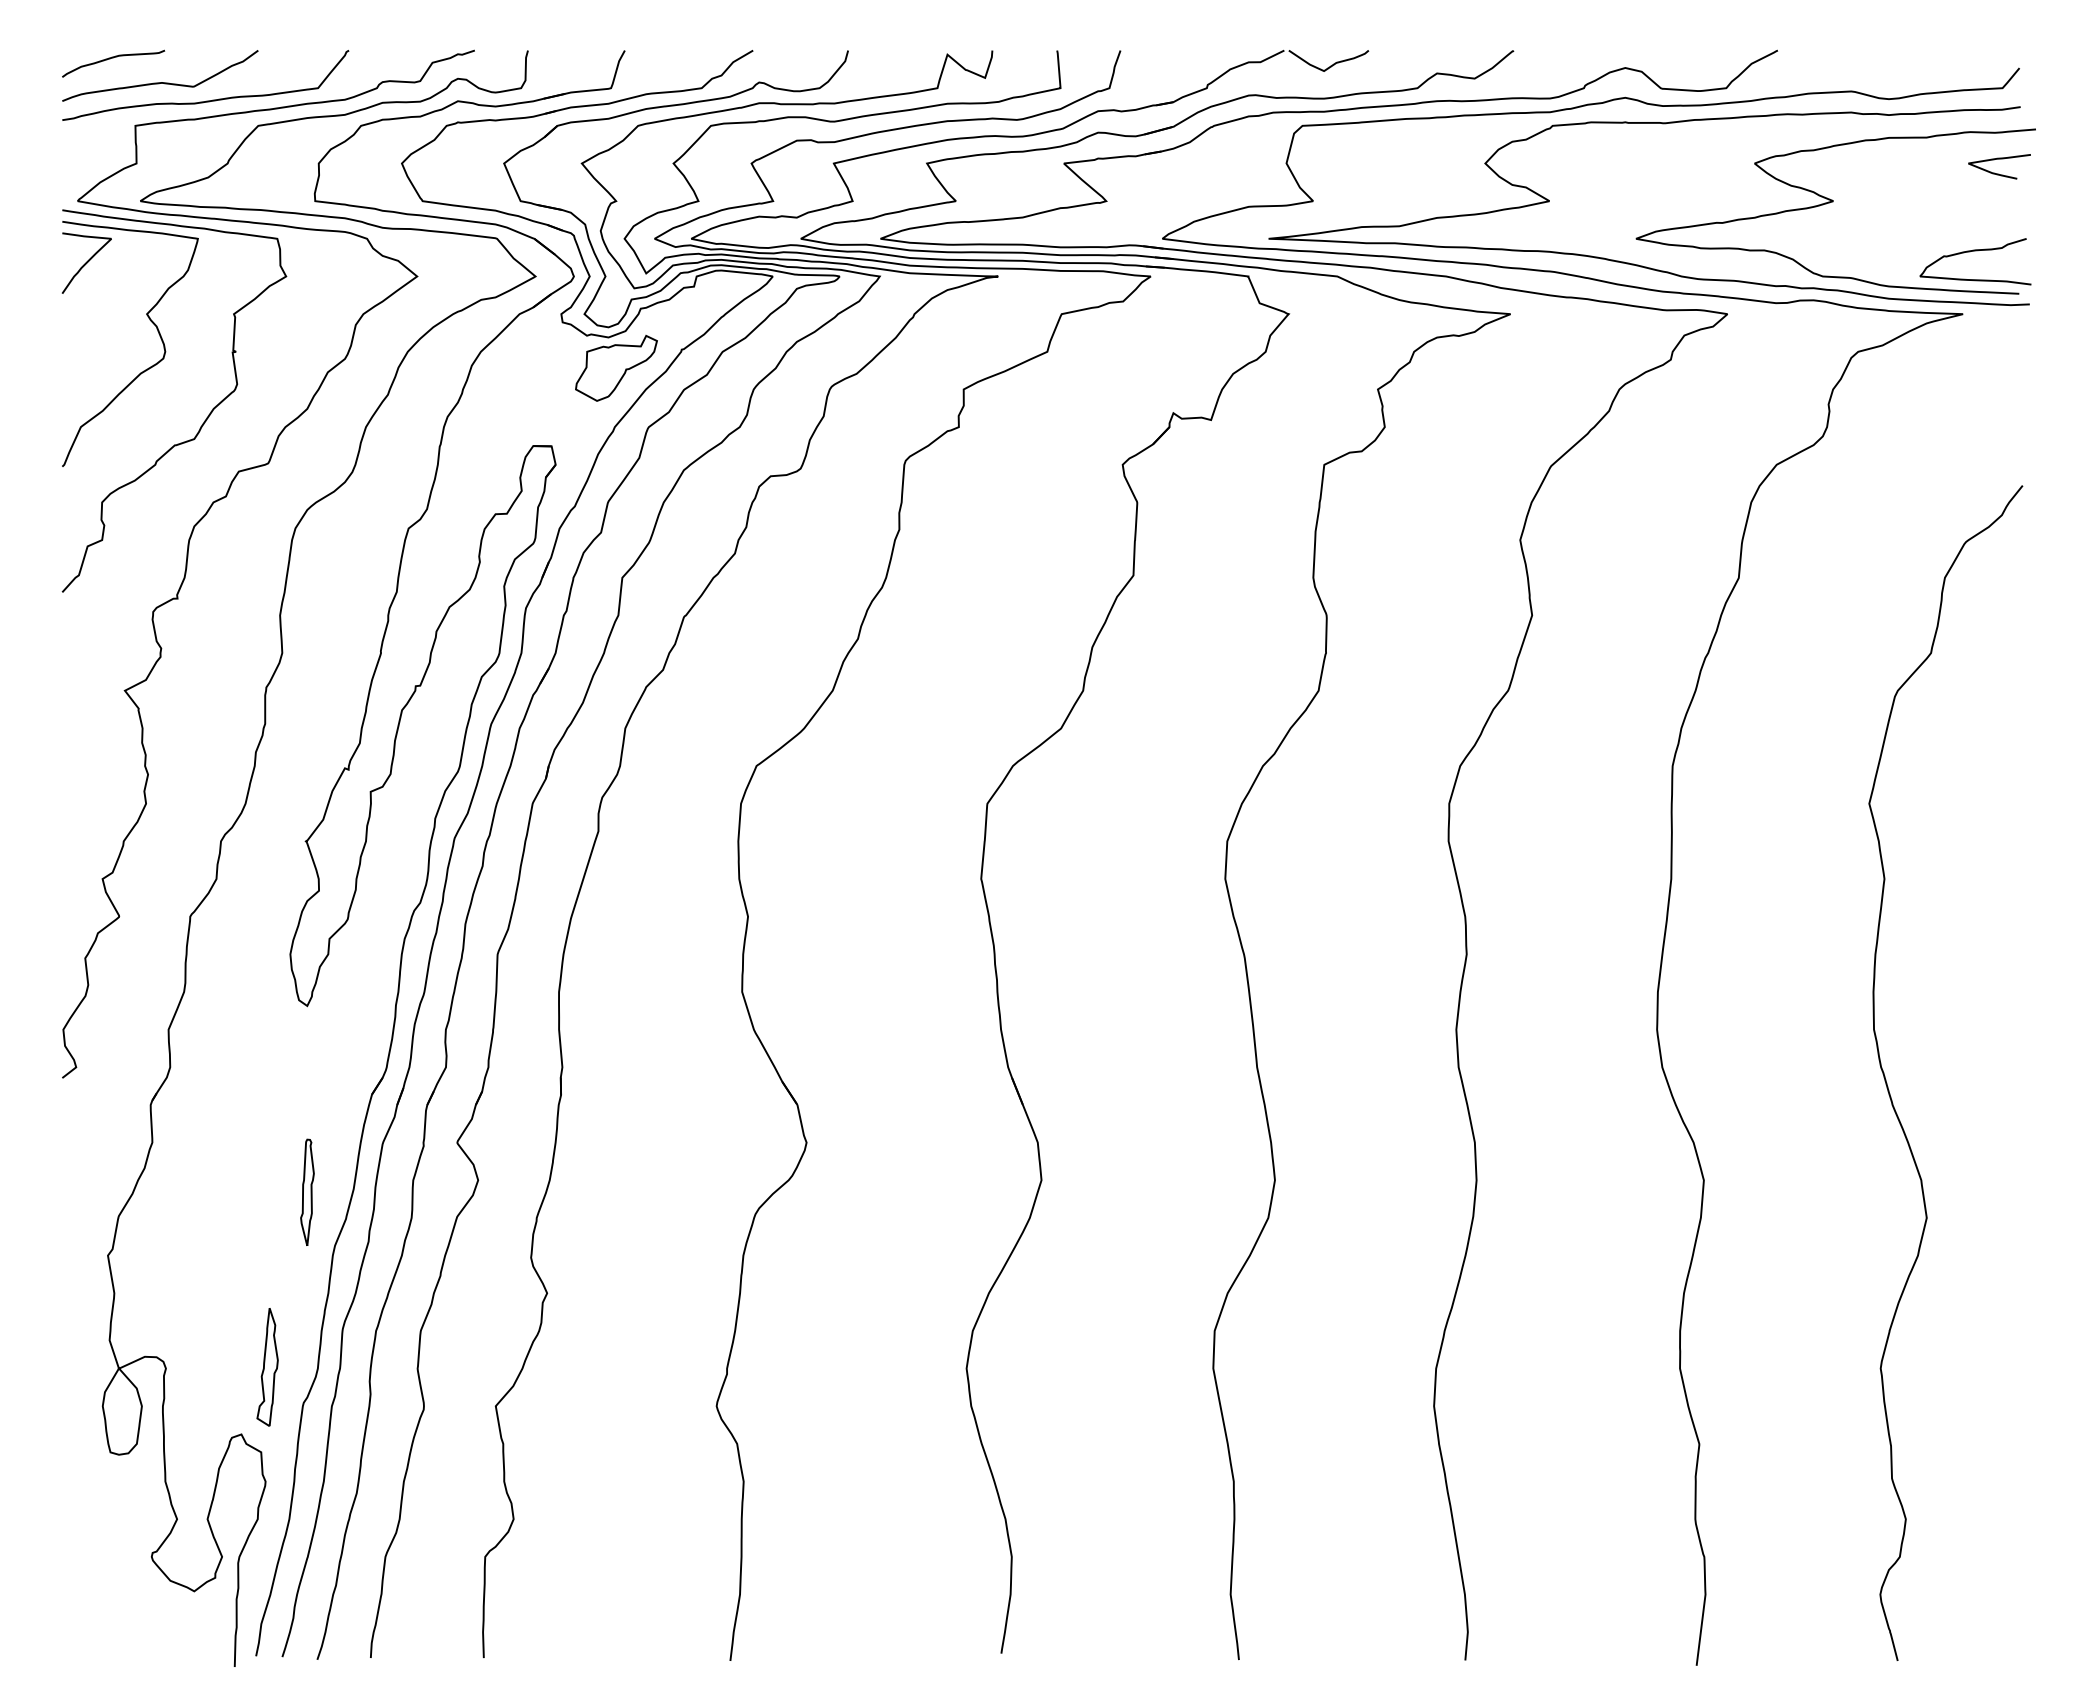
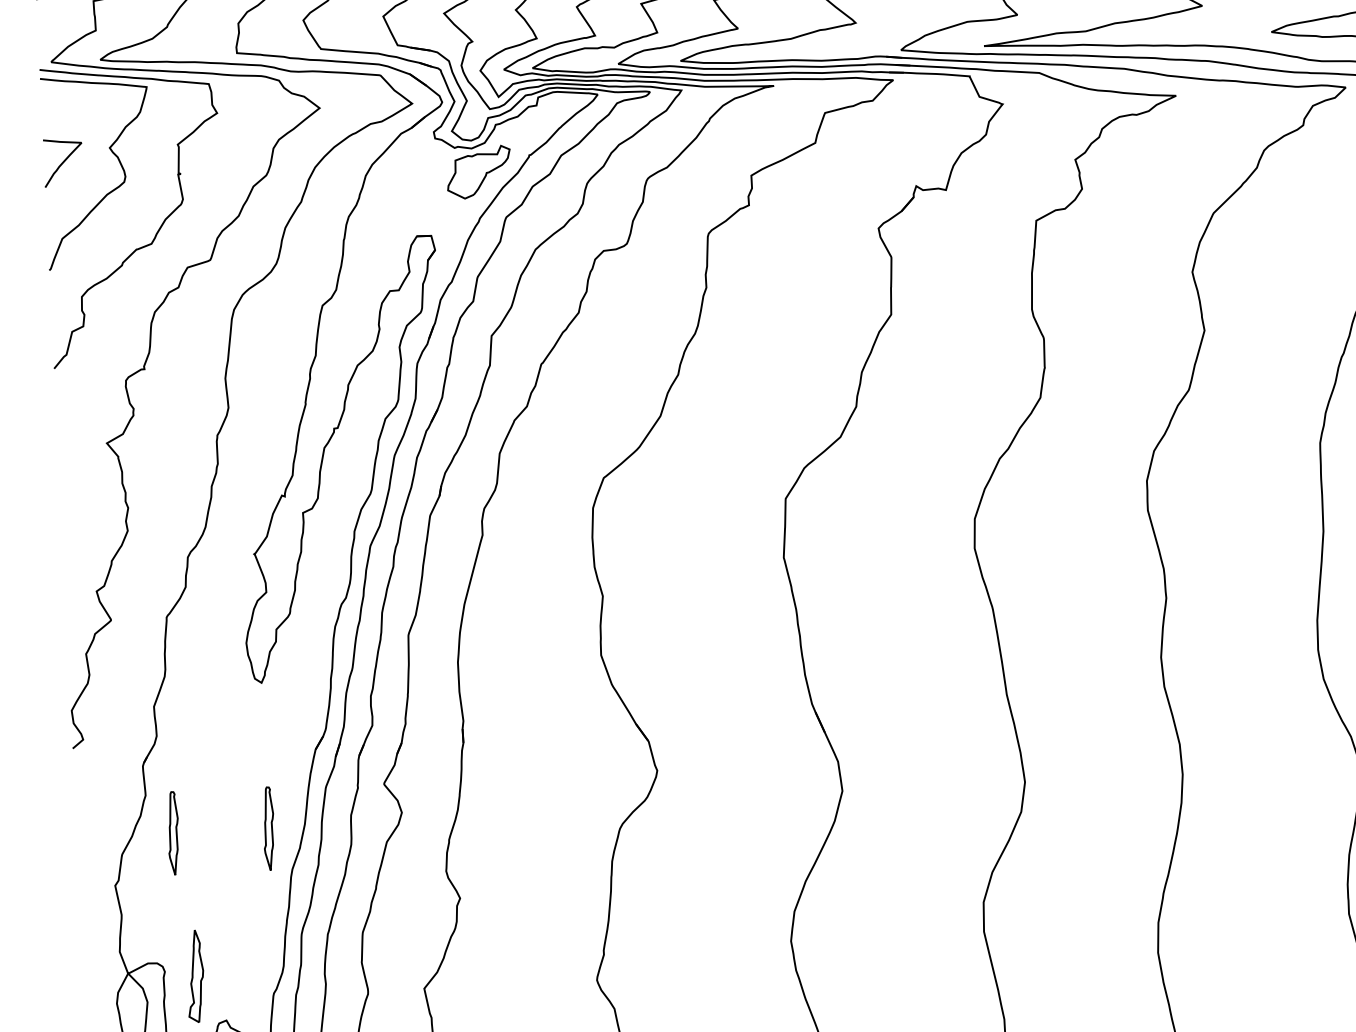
curve: (86, 262) -> (63, 162), moved
part: (185, 1191) -> (173, 832), added
part: (267, 1367) -> (195, 976), moved

